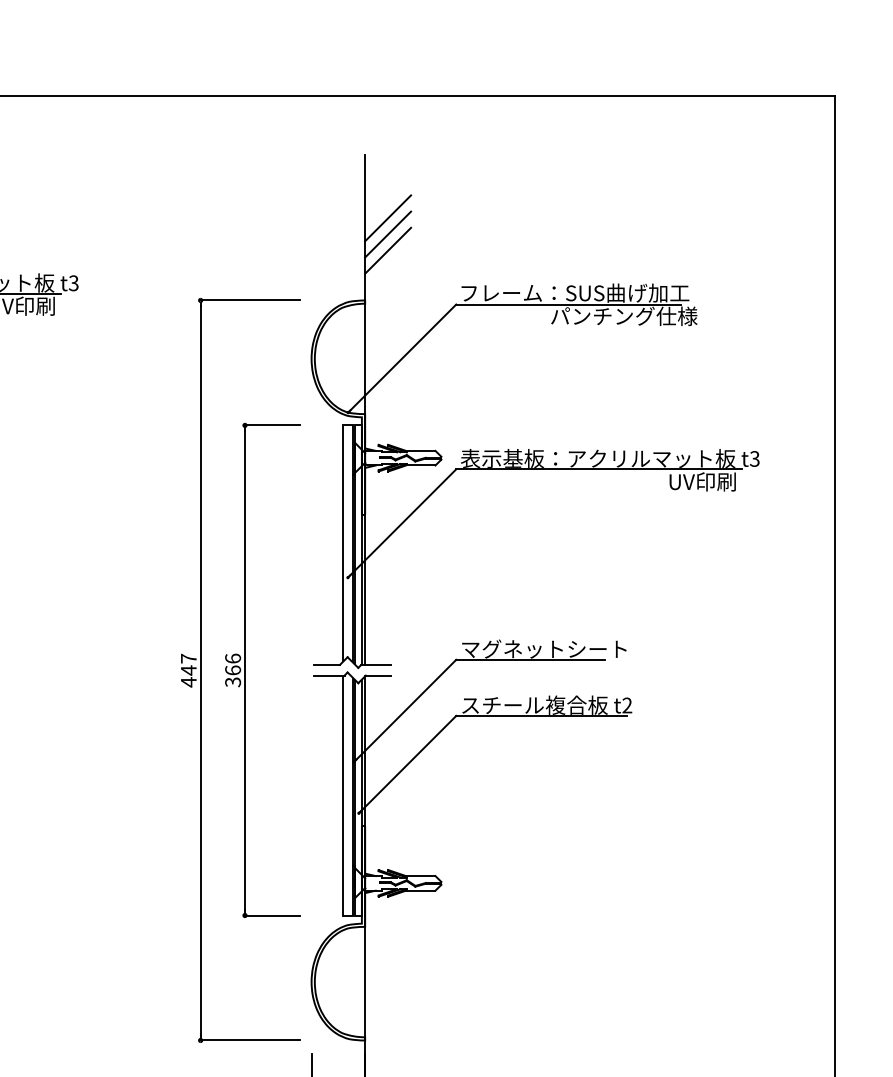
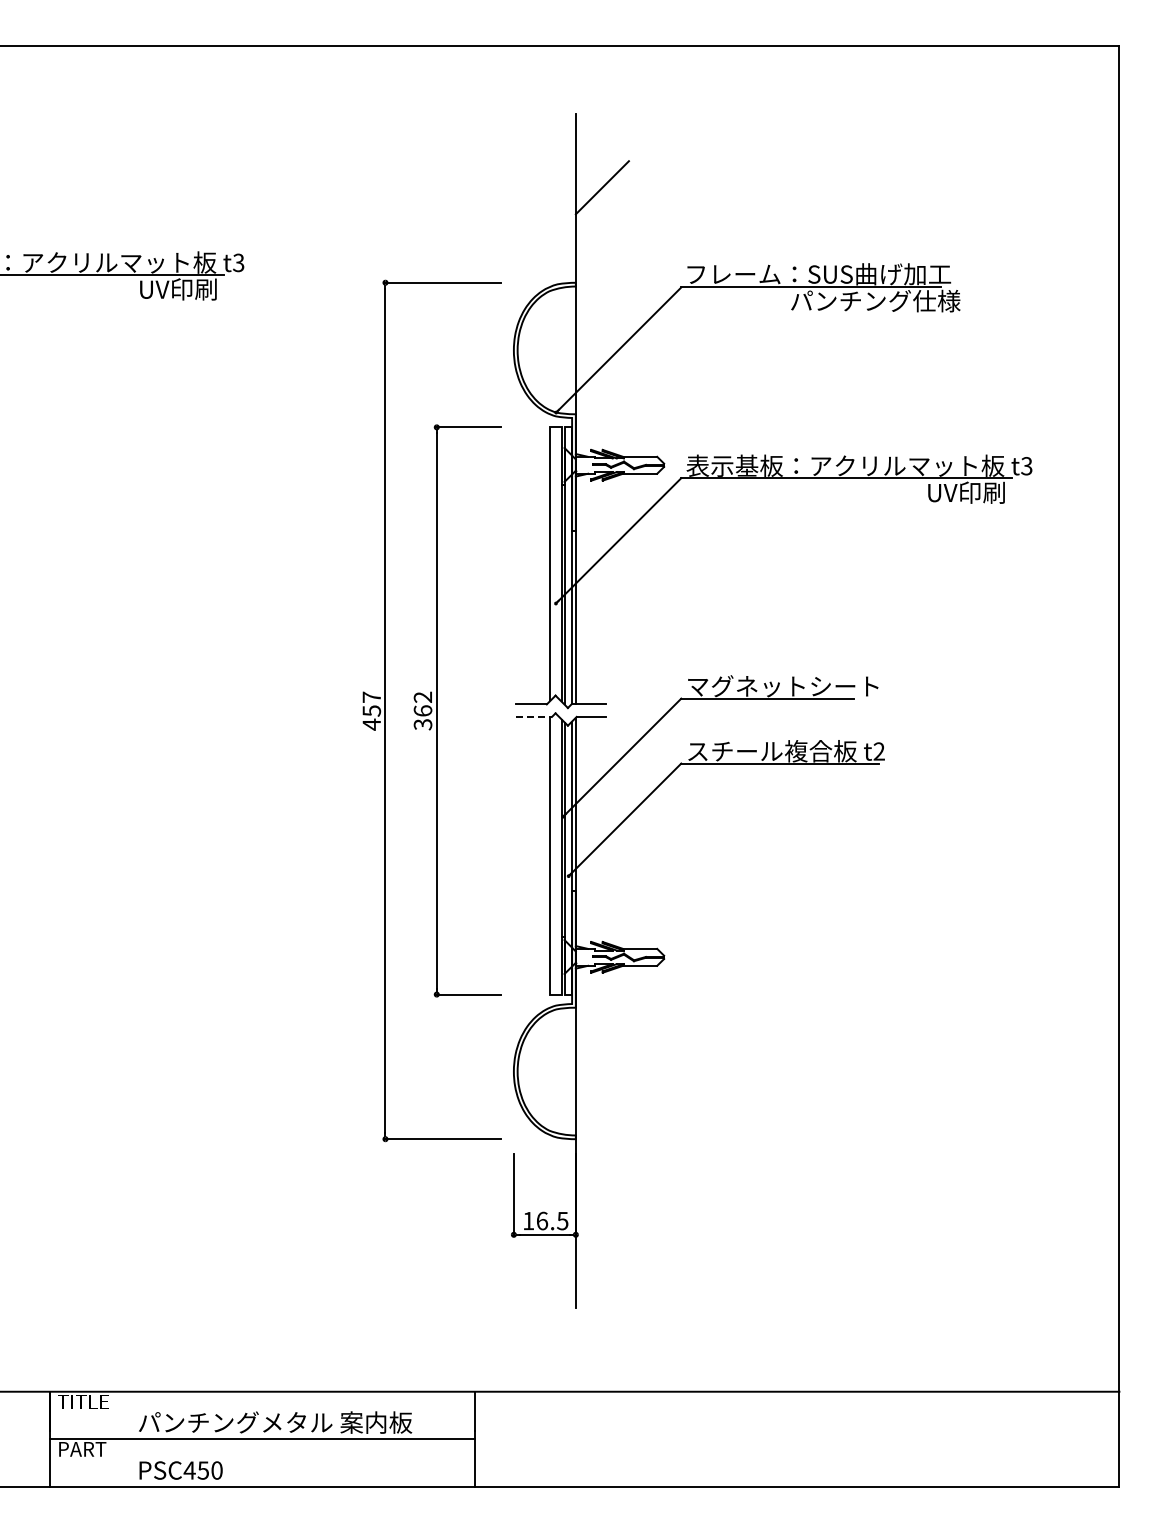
line: (387, 234) -> (601, 206), removed
line: (387, 250) -> (601, 224), removed
text: (232, 657) -> (422, 696), 366 -> 362
text: (188, 670) -> (371, 711), 447 -> 457
line: (329, 675) -> (534, 716), solid -> dashed

